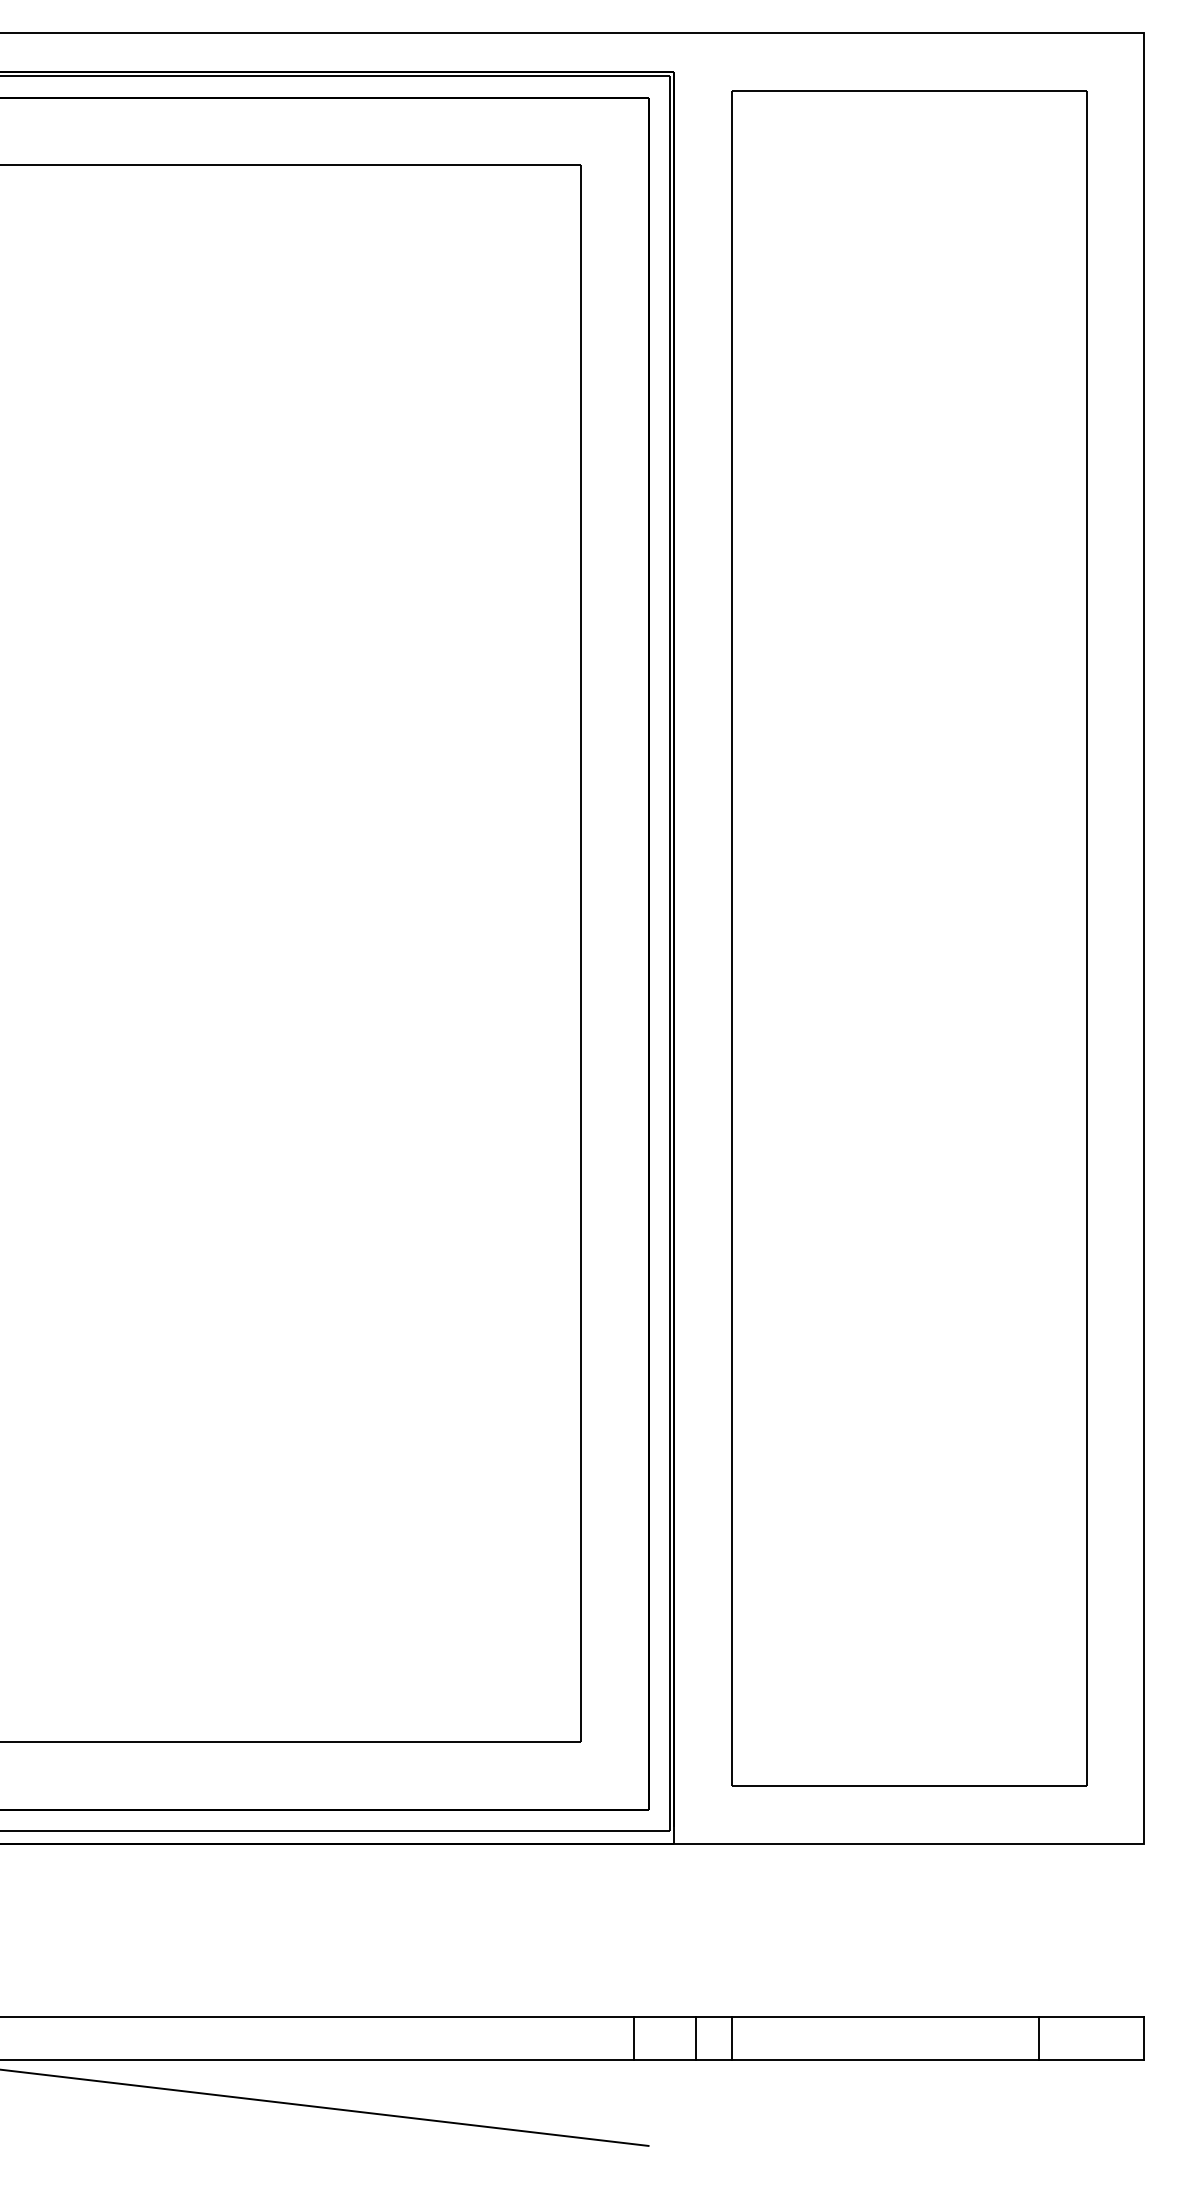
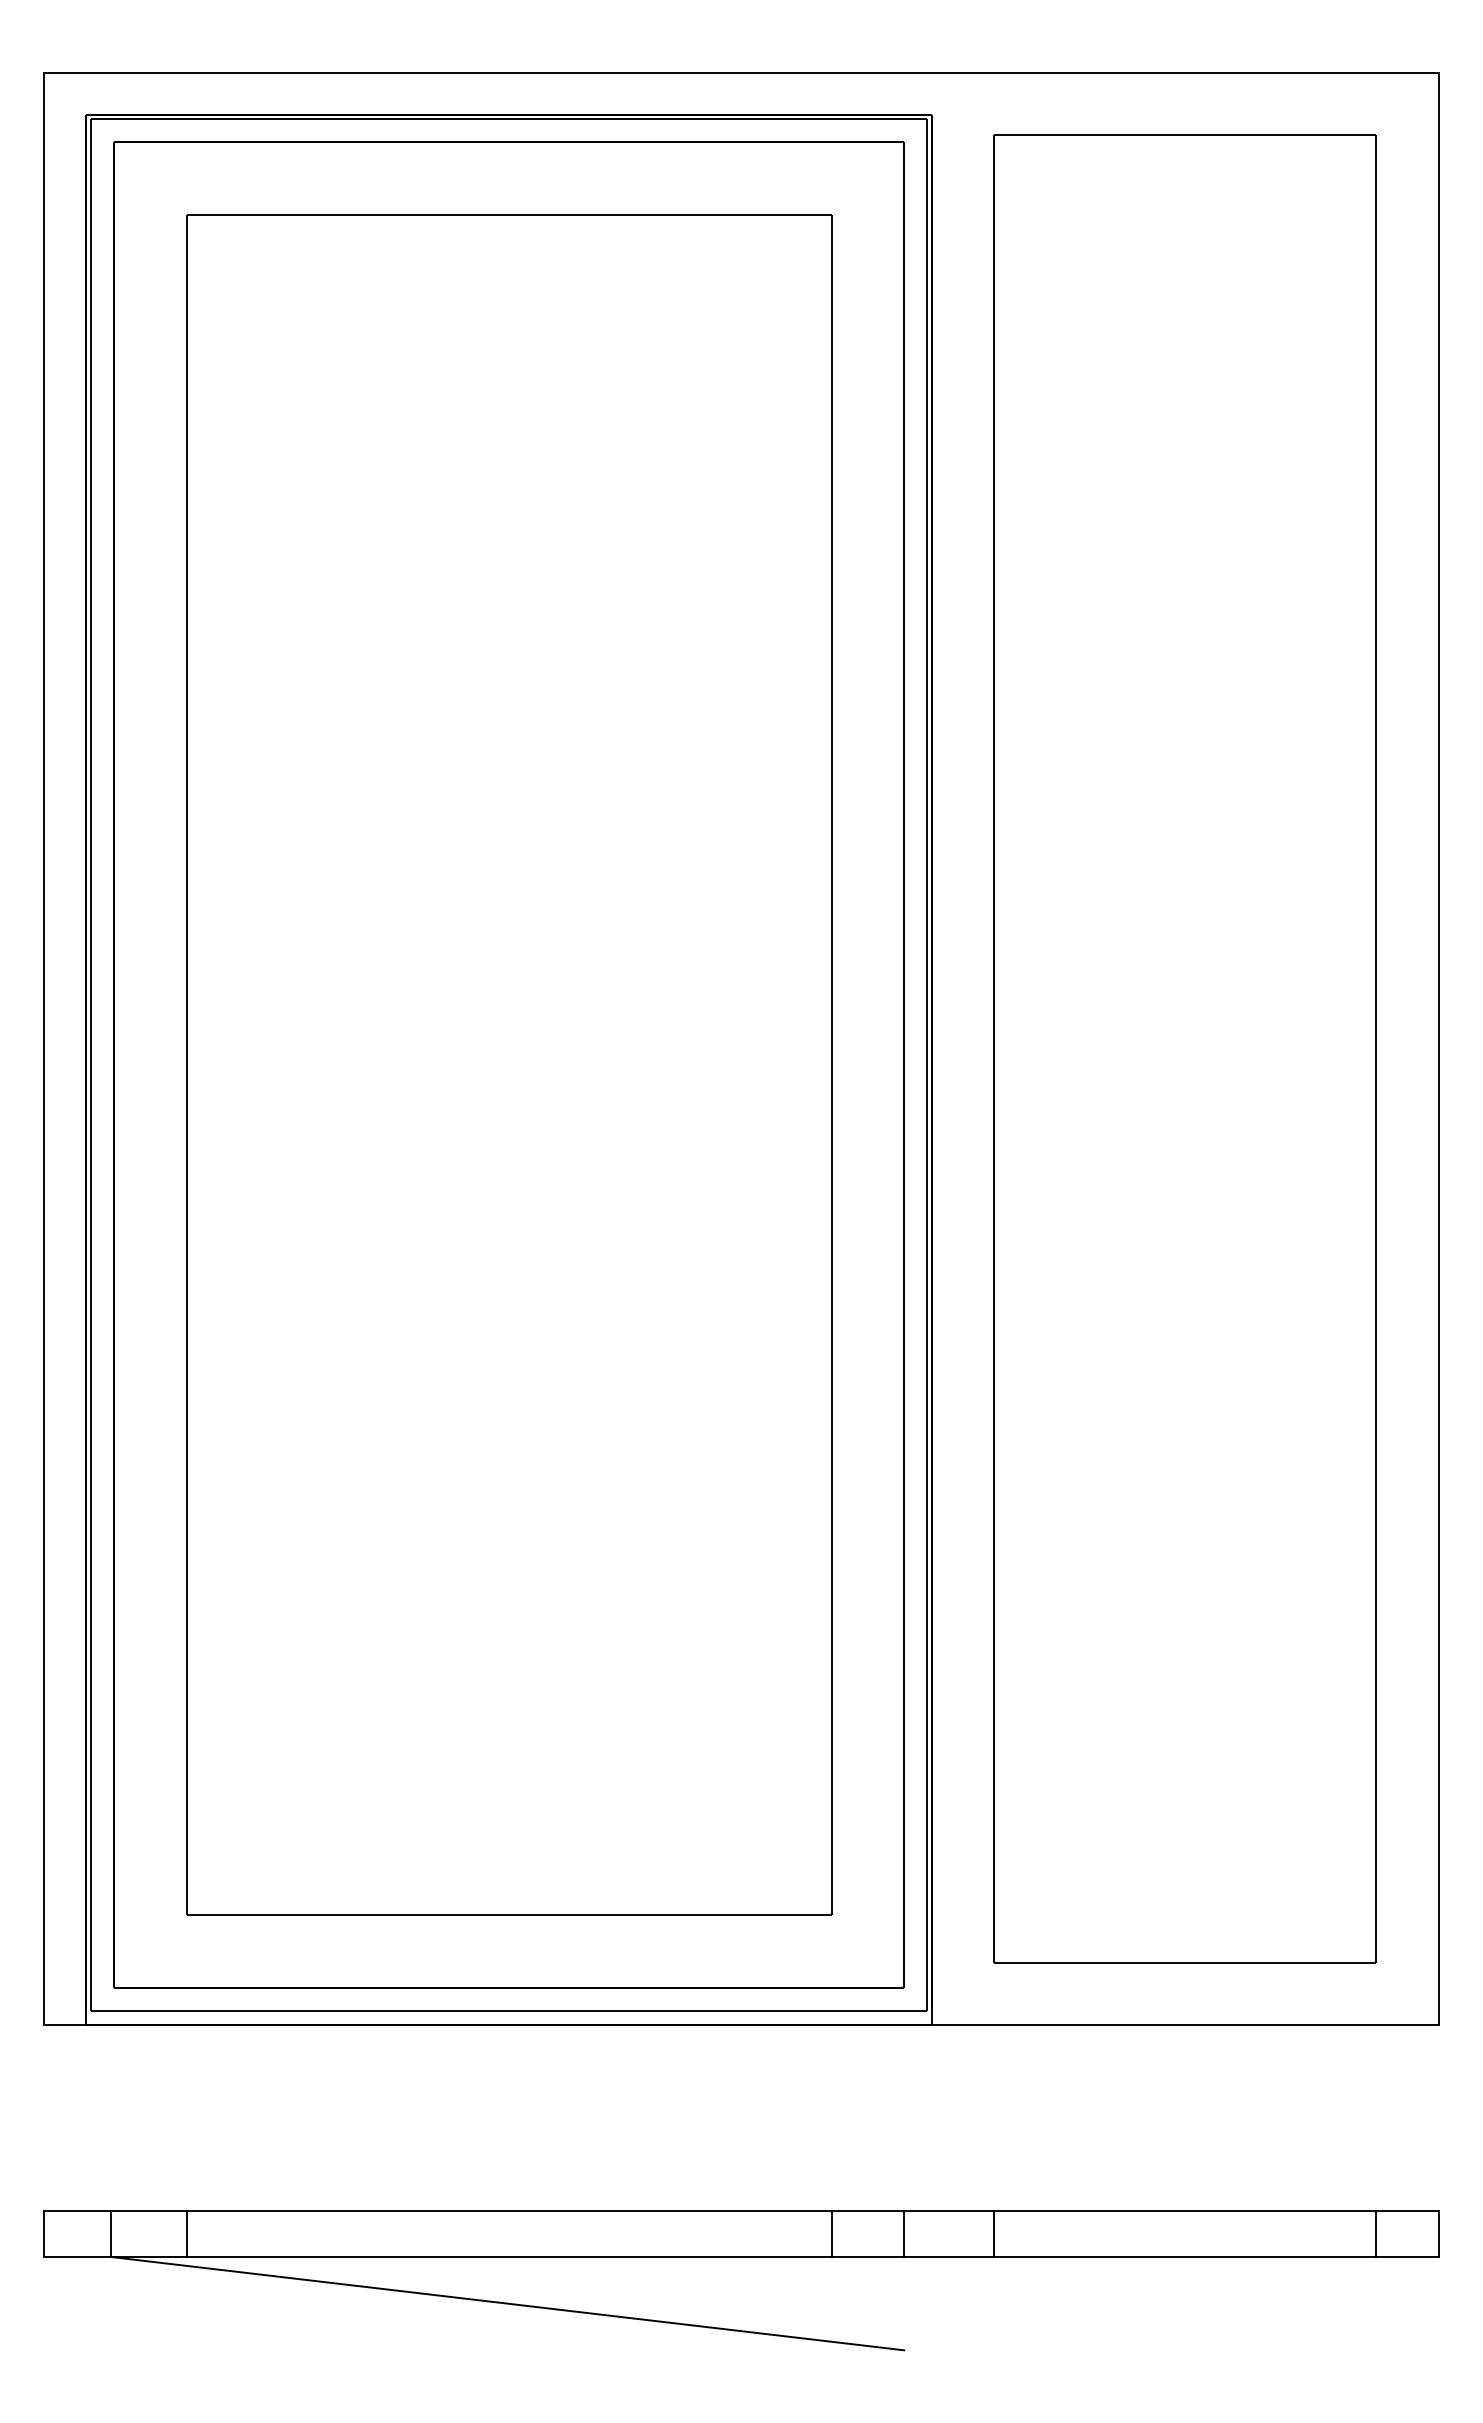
line: (634, 2037) -> (831, 2233), moved
line: (696, 2037) -> (904, 2233), moved
line: (1039, 2037) -> (1376, 2233), moved

